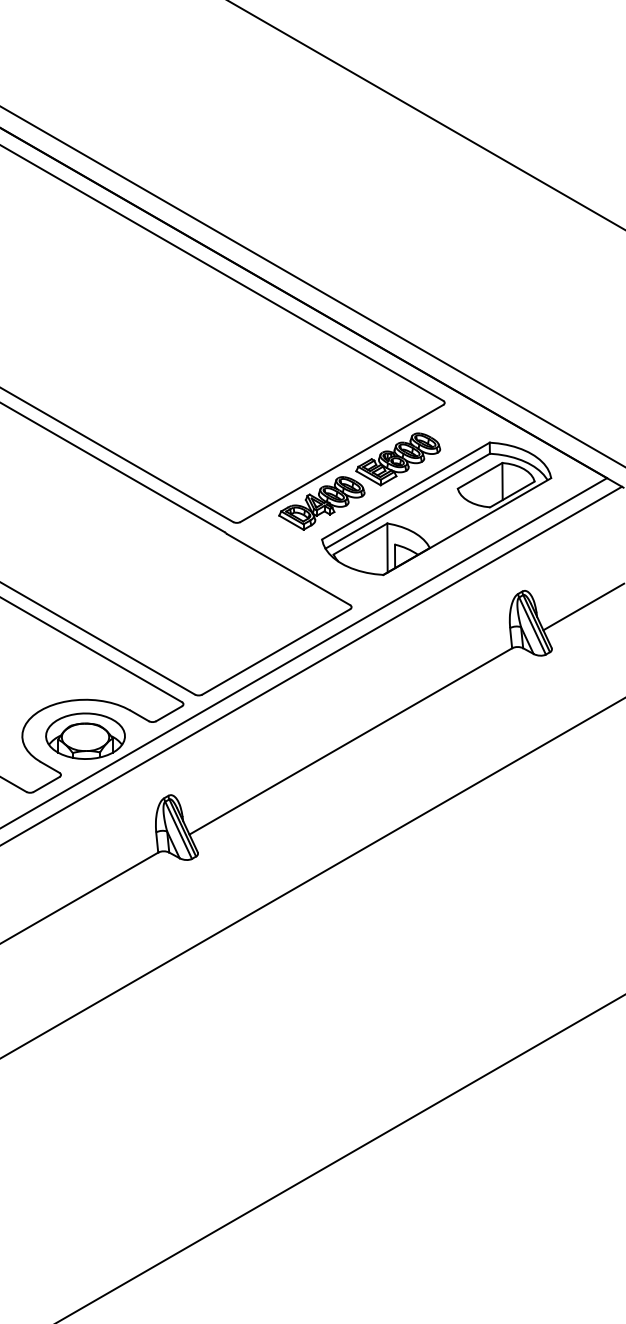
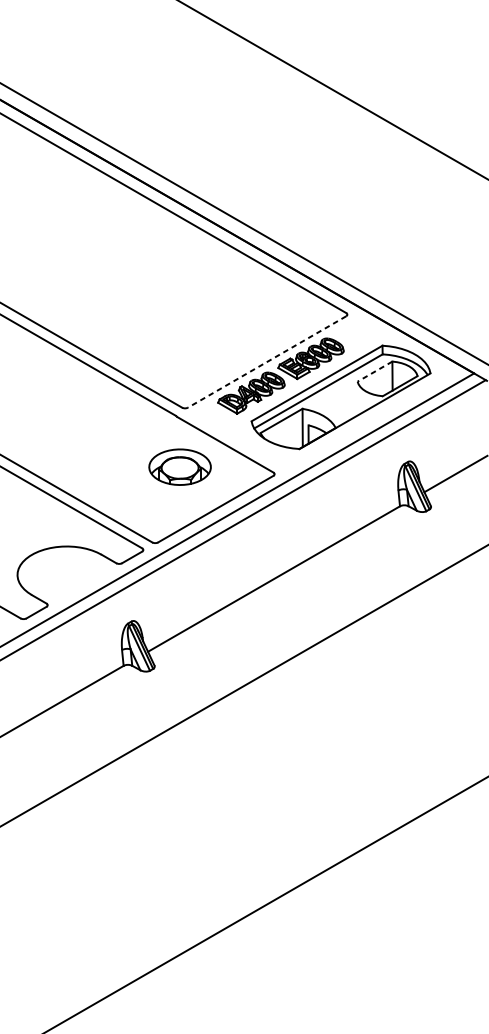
line: (341, 463) -> (266, 361), solid -> dashed
line: (480, 475) -> (375, 371), solid -> dashed
part: (85, 735) -> (180, 466), moved

